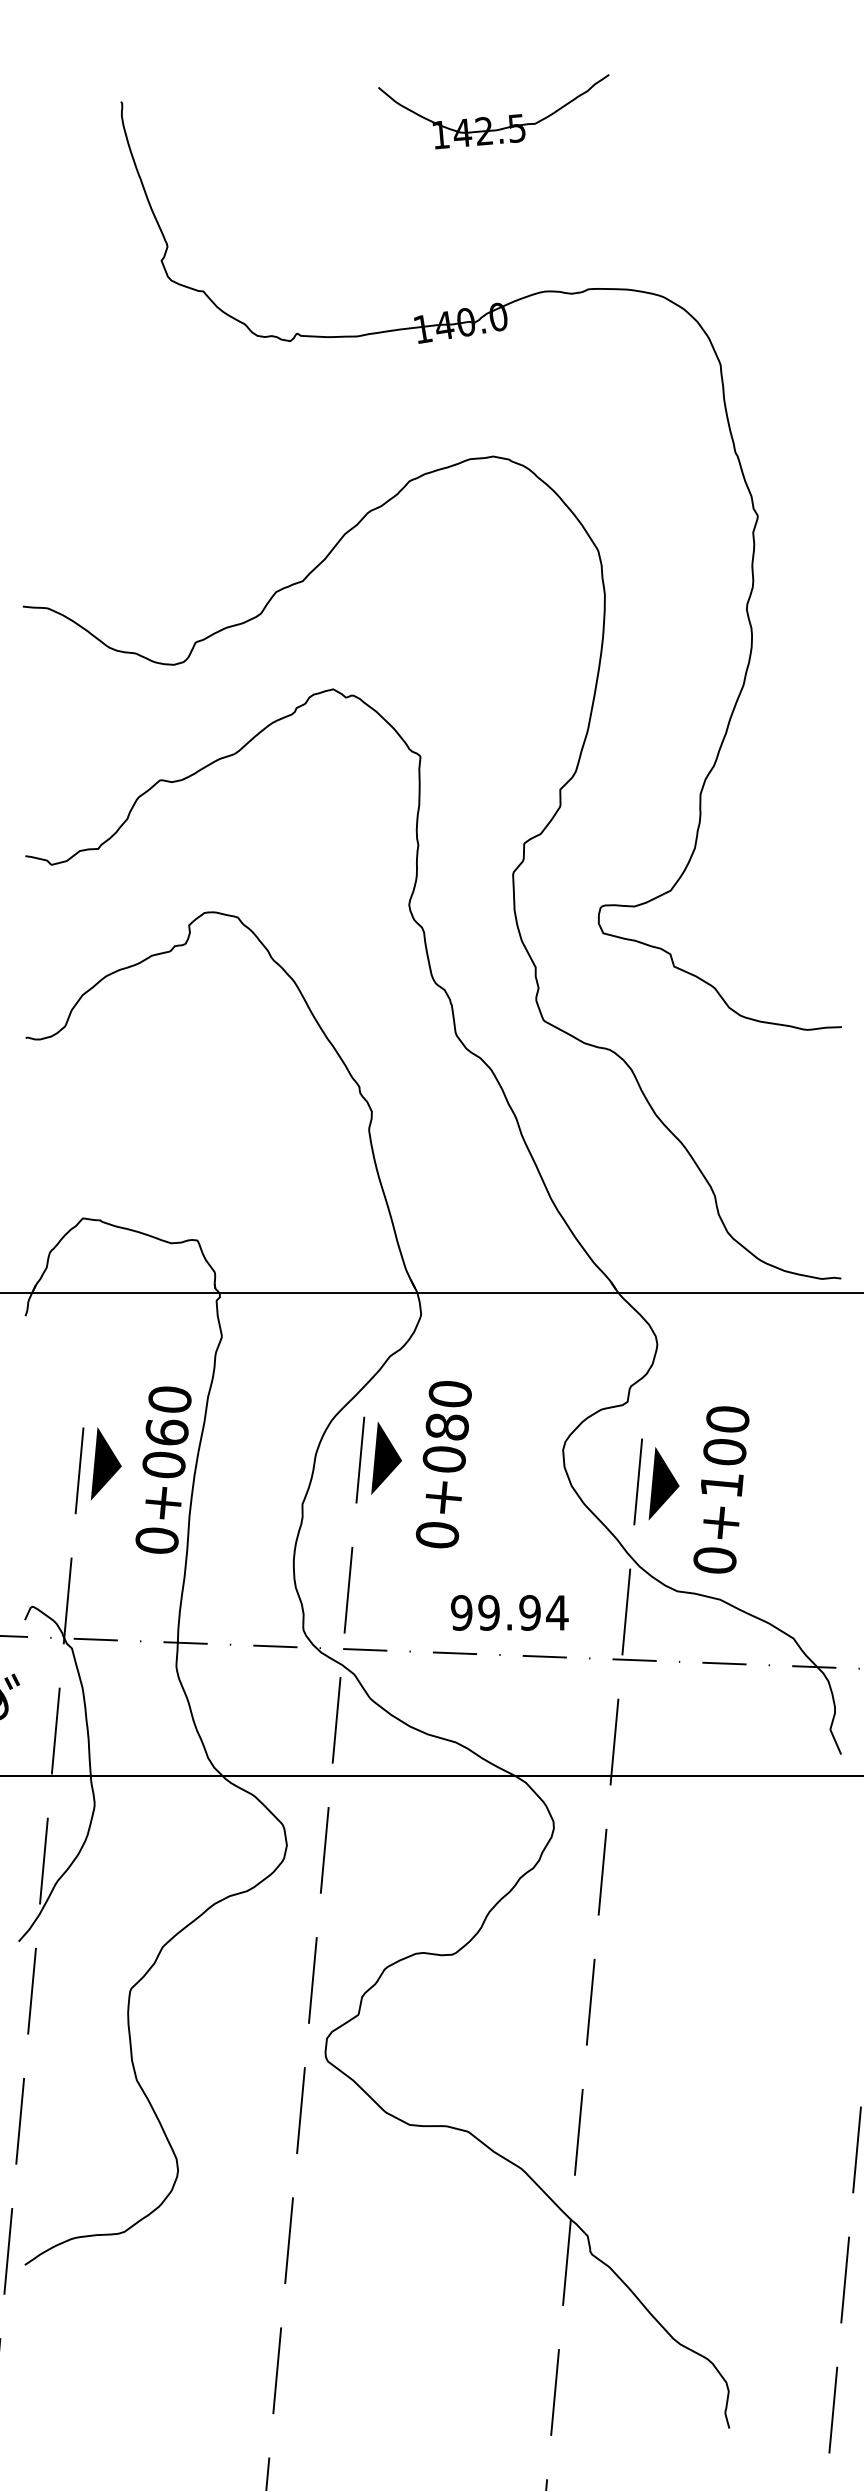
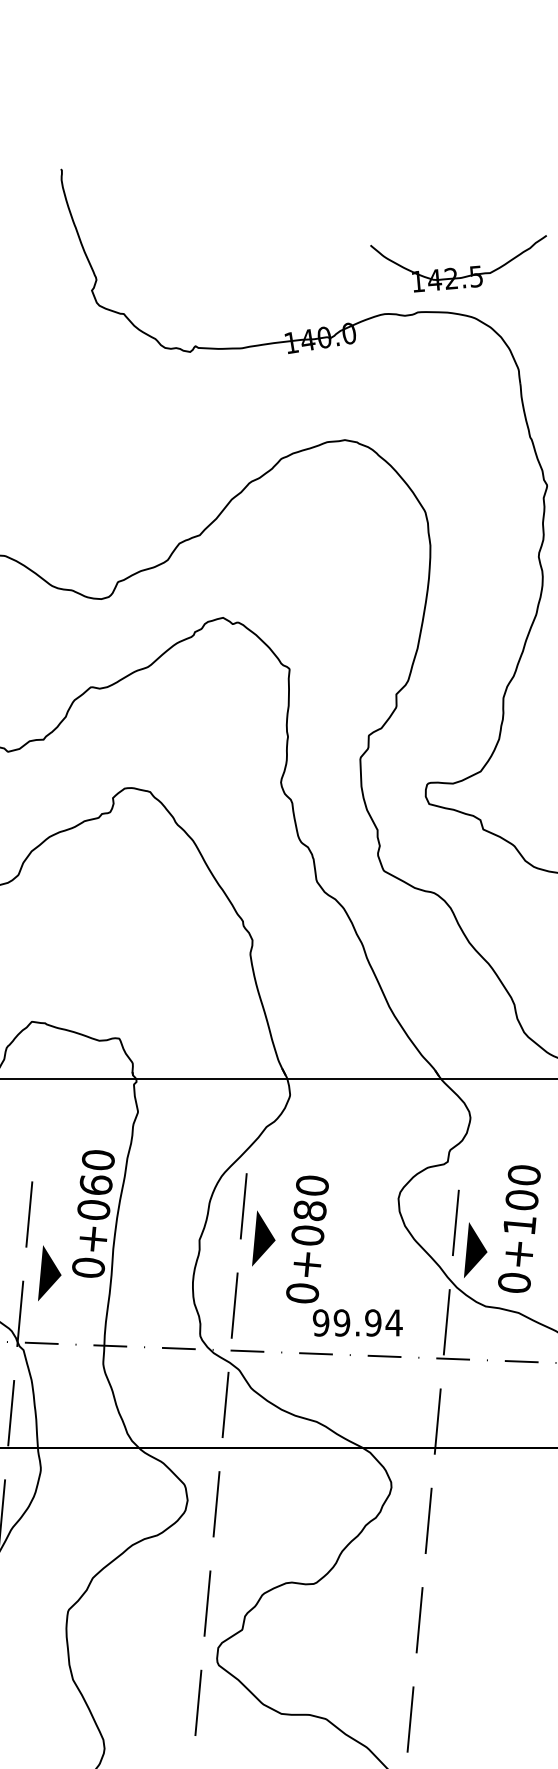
part: (488, 118) -> (454, 269), moved
part: (386, 1458) -> (263, 1238), moved
part: (106, 1463) -> (49, 1273), moved
text: (443, 1464) -> (307, 1239), moved
part: (663, 1483) -> (475, 1250), moved

